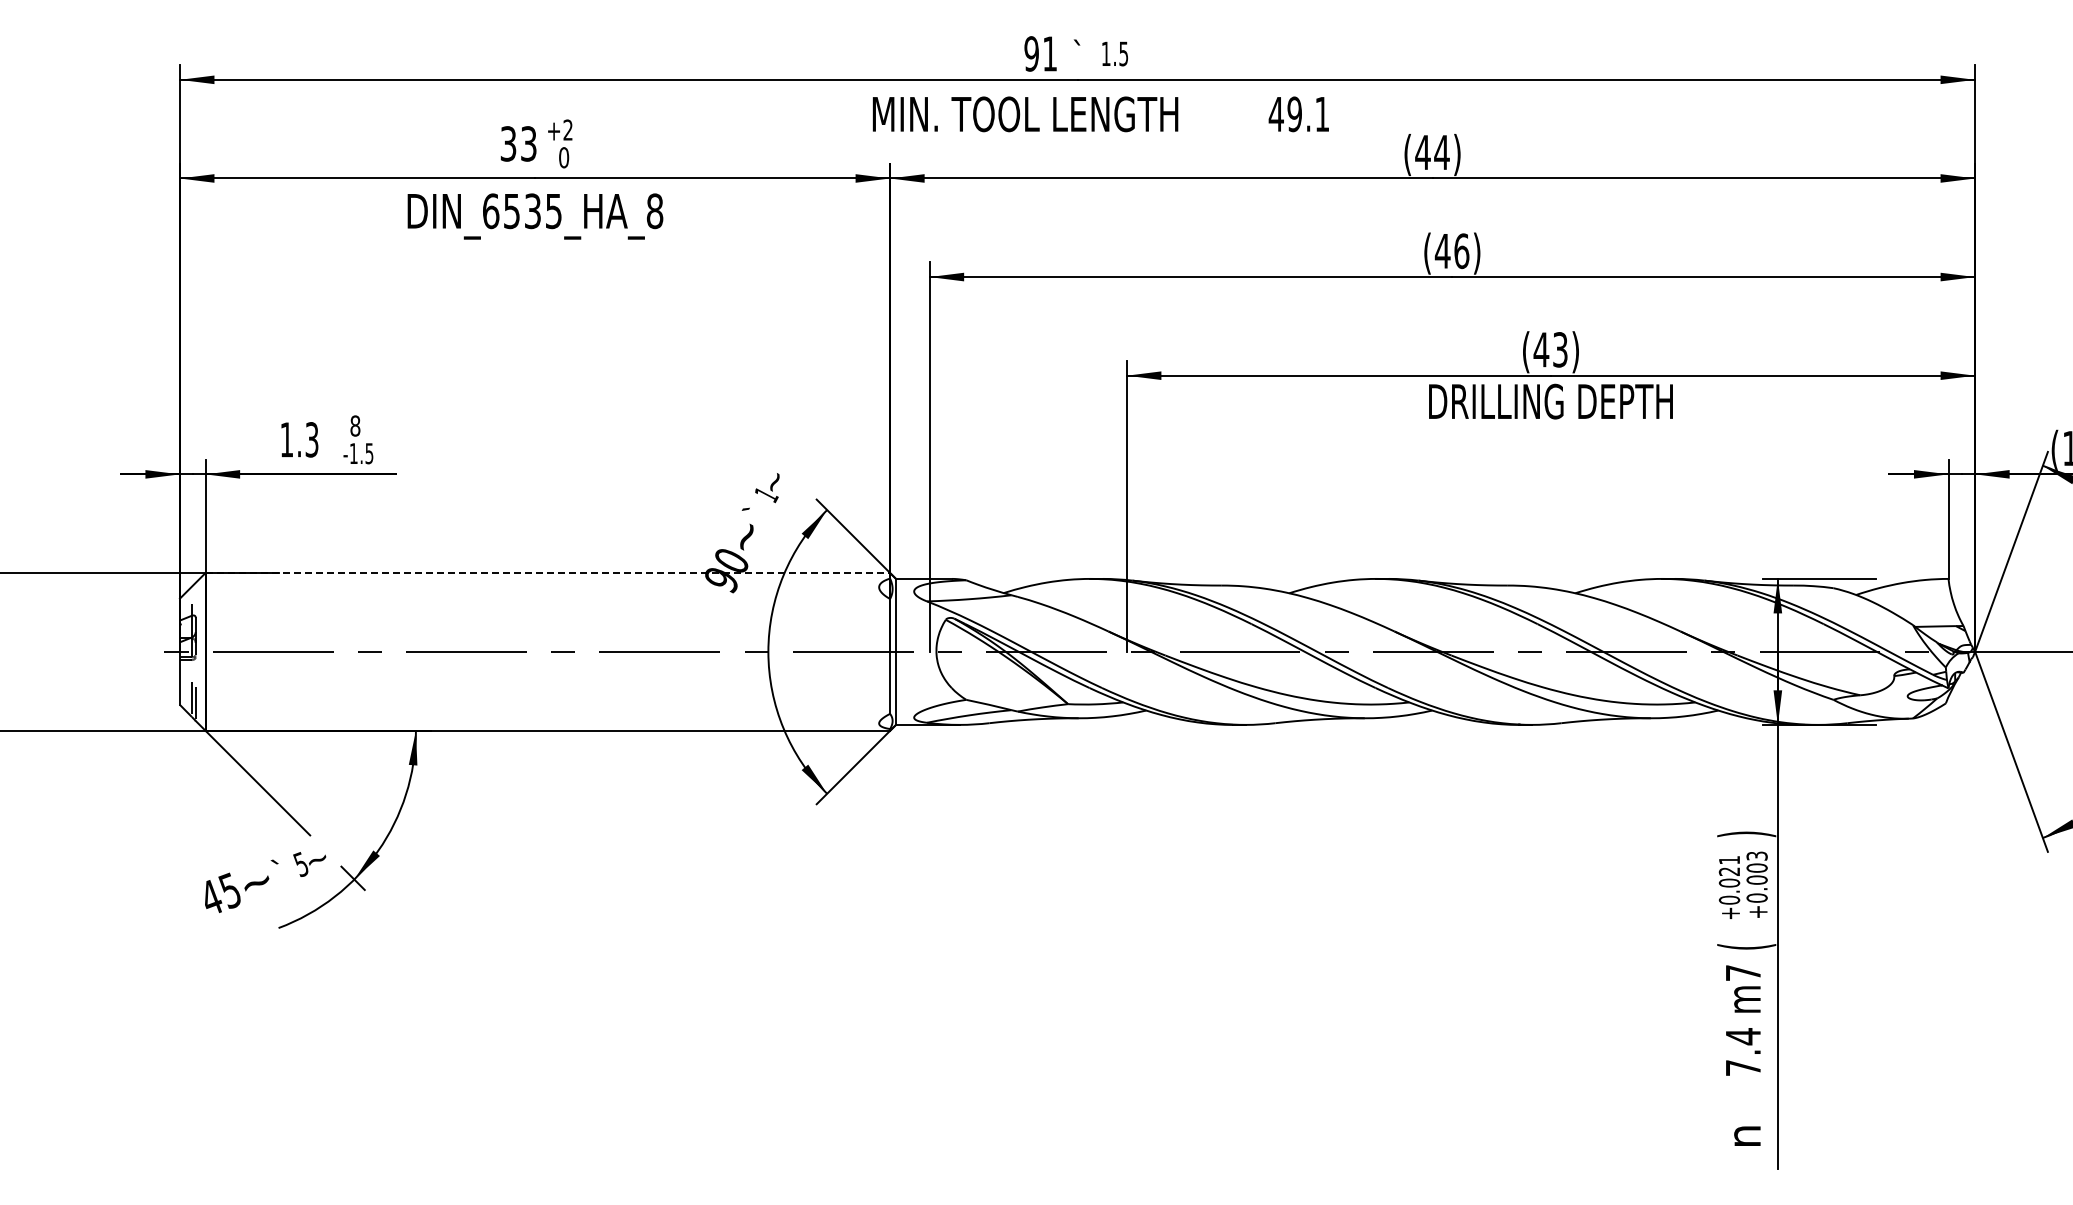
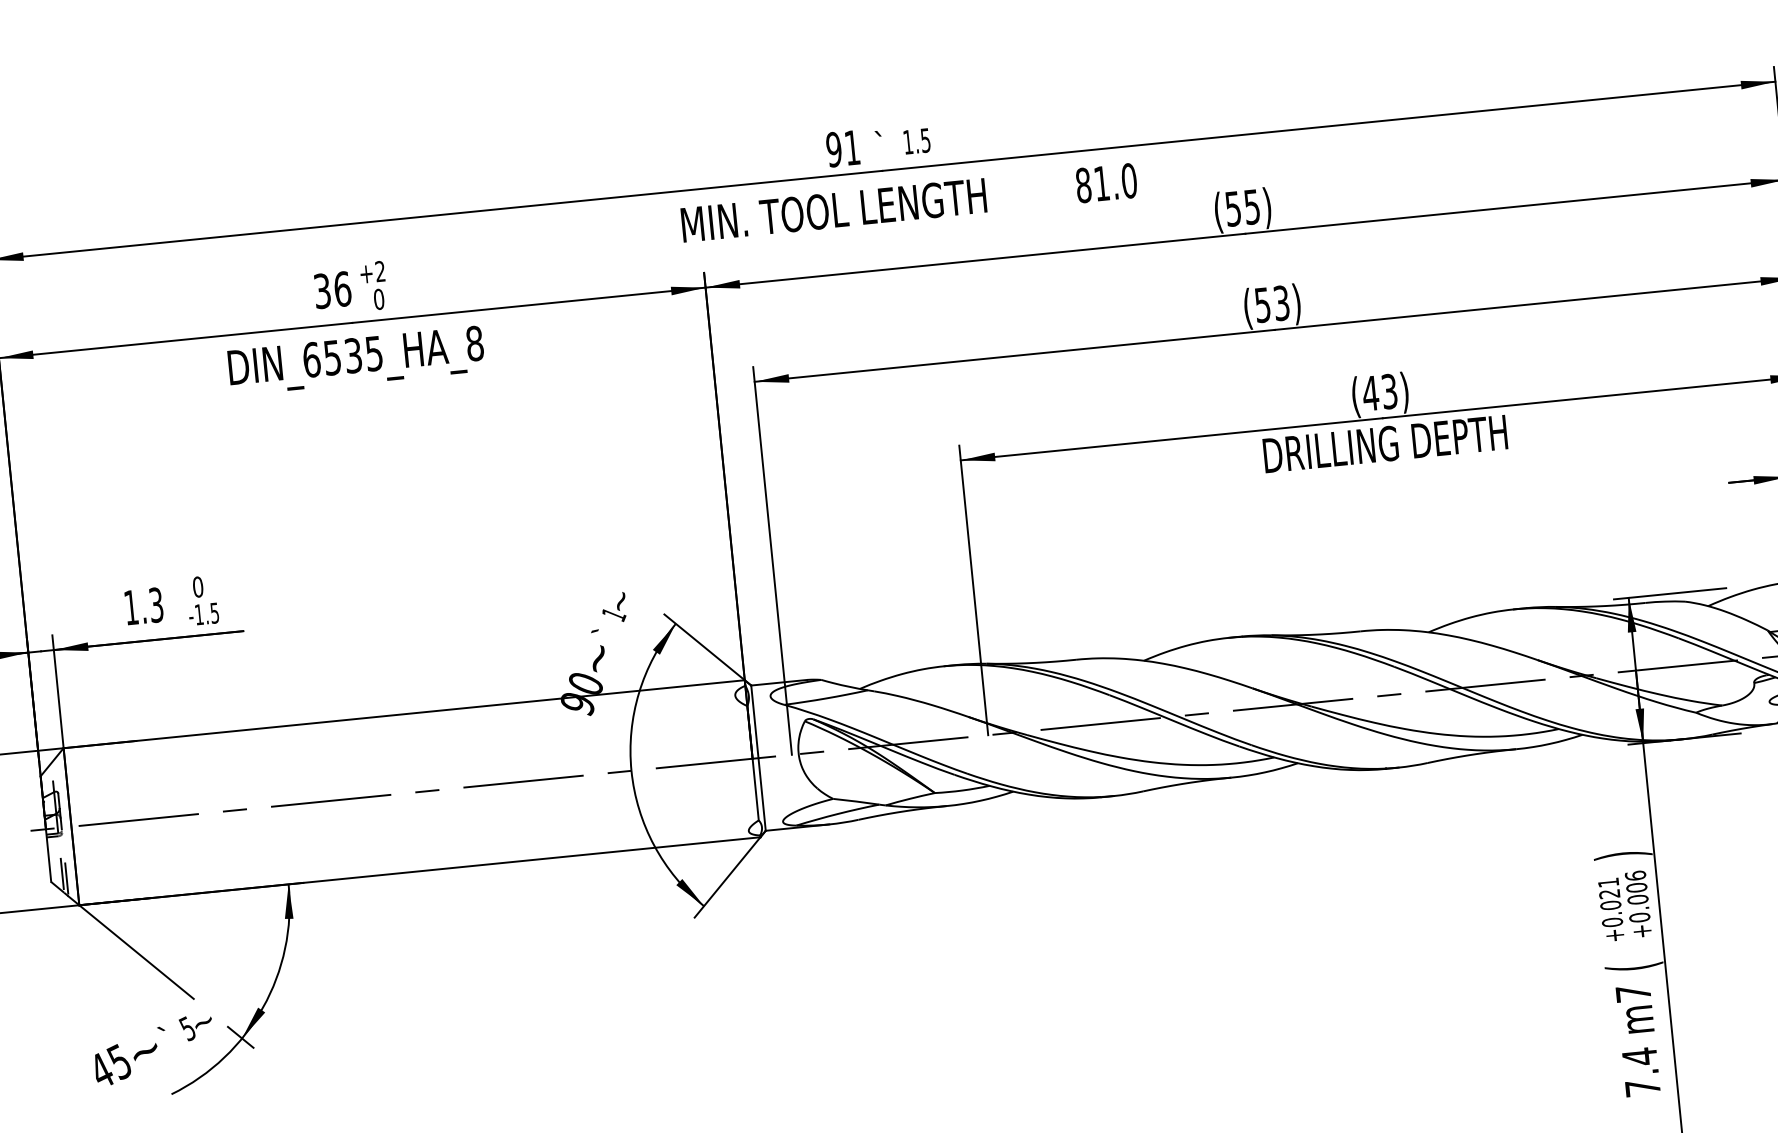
text: (1298, 114) -> (1105, 183), 49.1 -> 81.0
text: (528, 143) -> (342, 288), 33 -> 36
text: (1432, 152) -> (1242, 207), (44) -> (55)
text: (1451, 251) -> (1271, 304), (46) -> (53)
text: (355, 425) -> (198, 586), 8 -> 0
line: (548, 573) -> (404, 714), dashed -> solid
text: (1756, 855) -> (1634, 875), +0.003 -> +0.006

